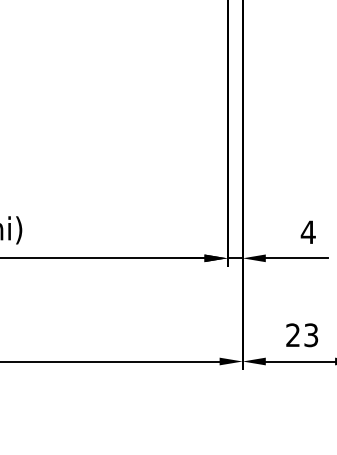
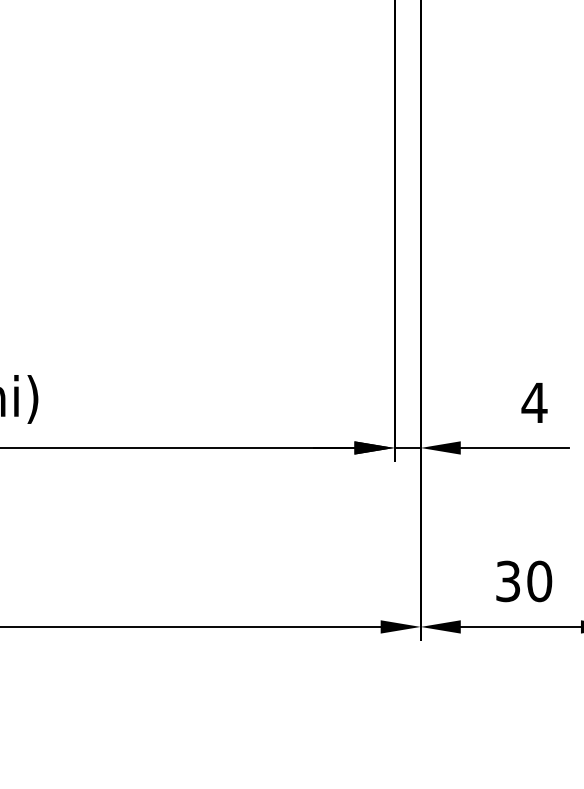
text: (302, 335) -> (524, 581), 23 -> 30

